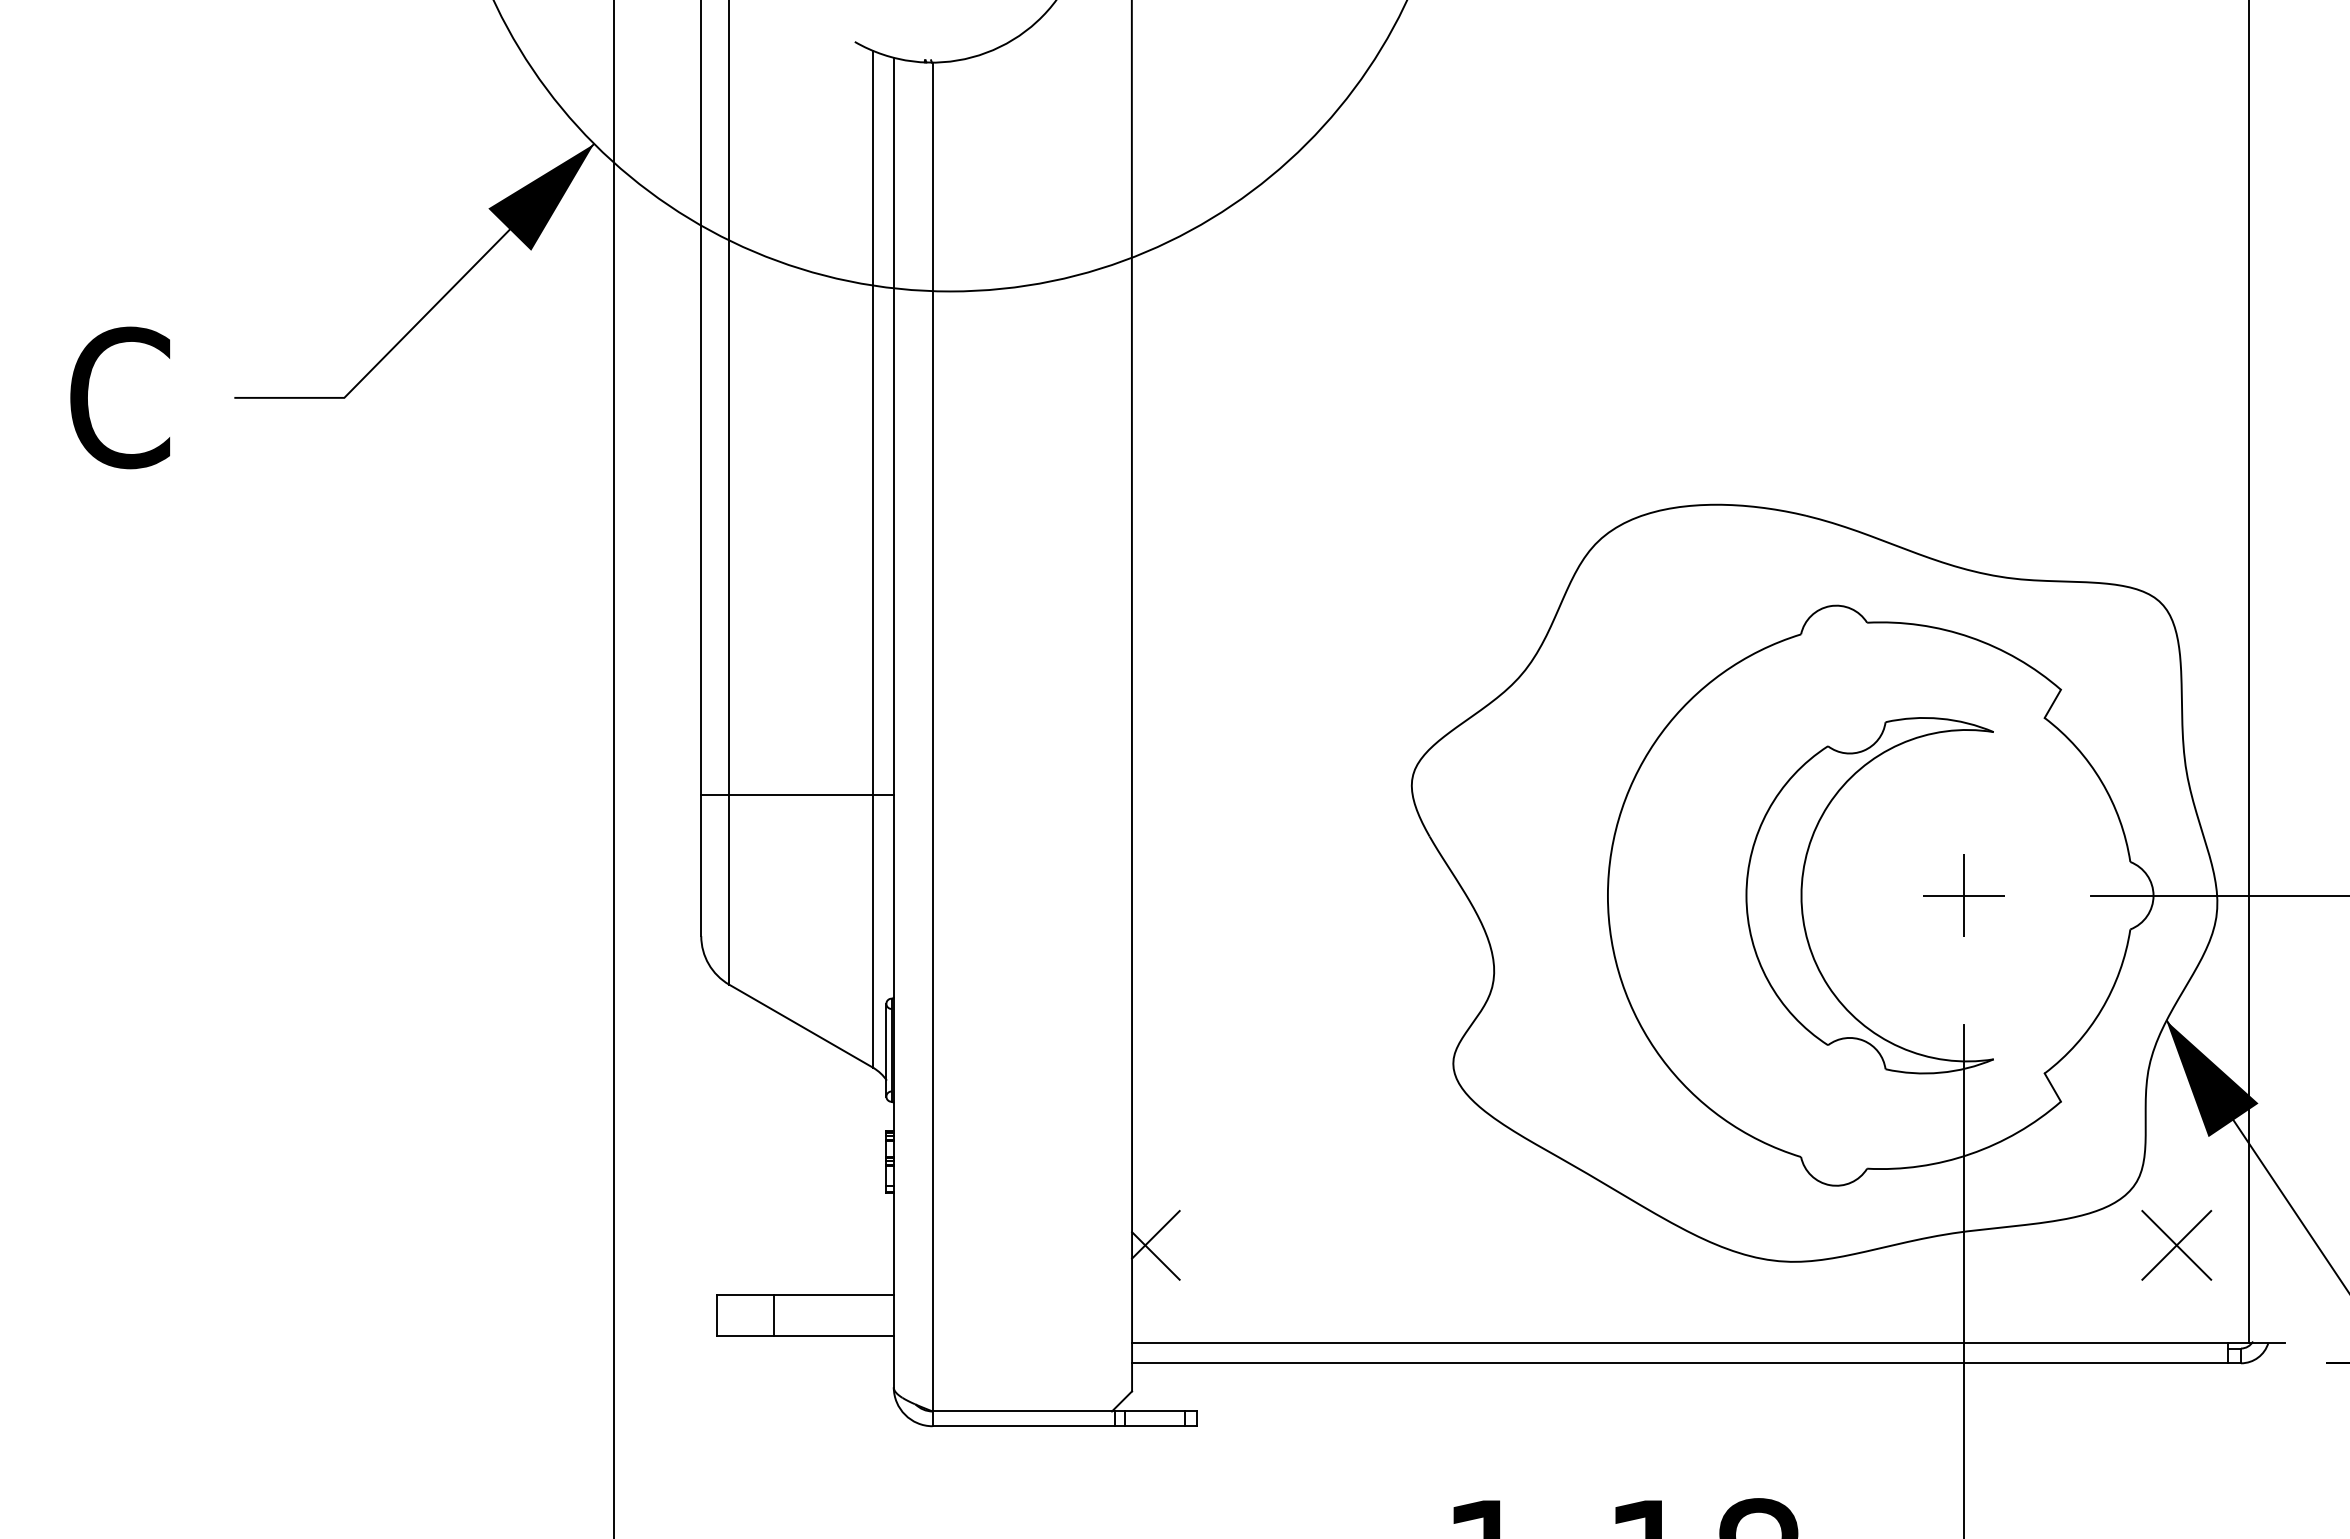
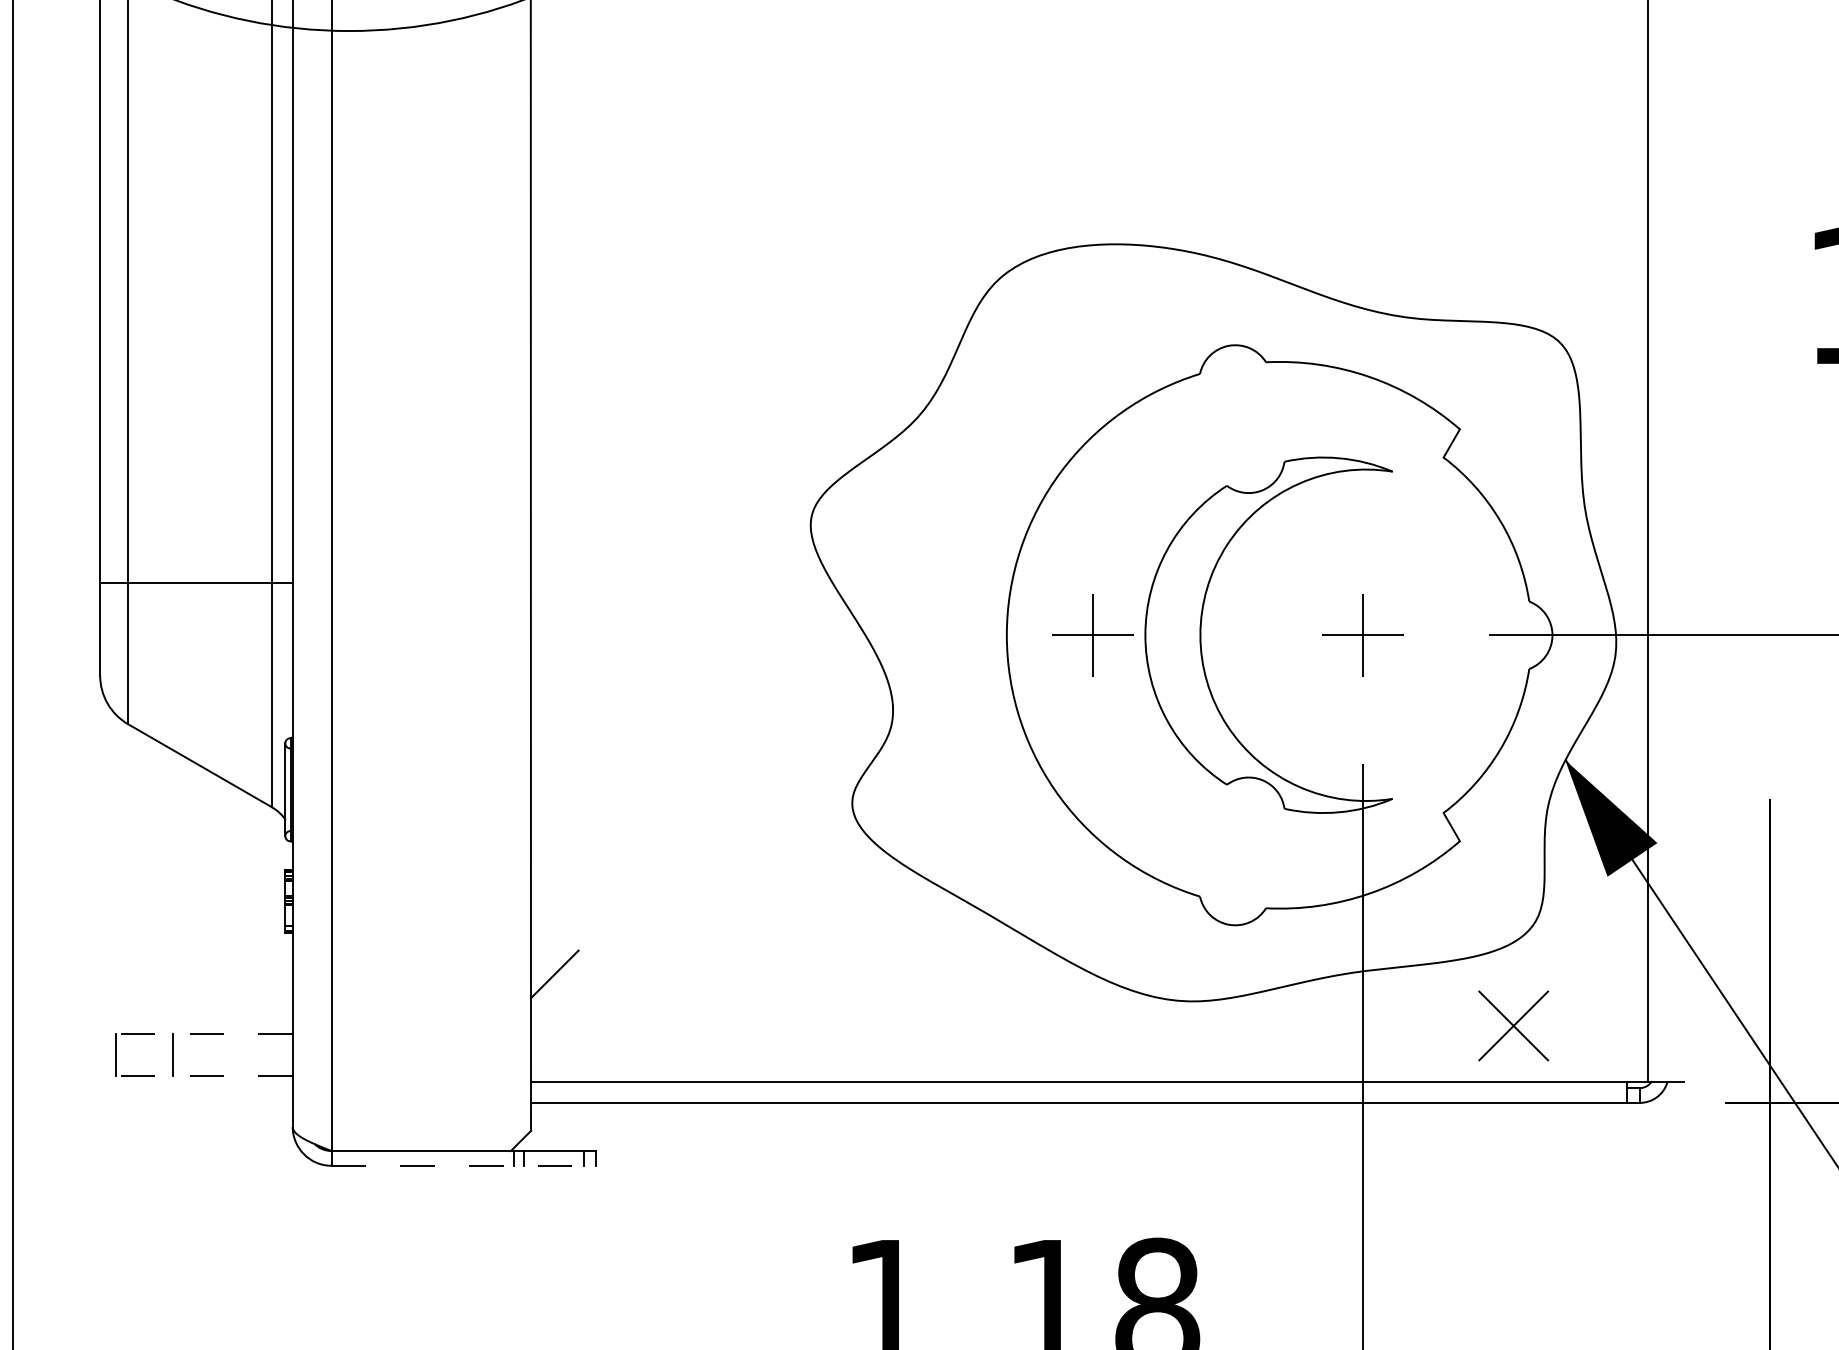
line: (797, 794) -> (196, 583), moved
part: (1693, 895) -> (1092, 635), added
part: (2176, 1245) -> (1513, 1026), moved
line: (1155, 1255) -> (554, 995), removed
line: (805, 1294) -> (204, 1034), solid -> dashed
line: (805, 1336) -> (204, 1076), solid -> dashed
line: (1065, 1426) -> (464, 1166), solid -> dashed

